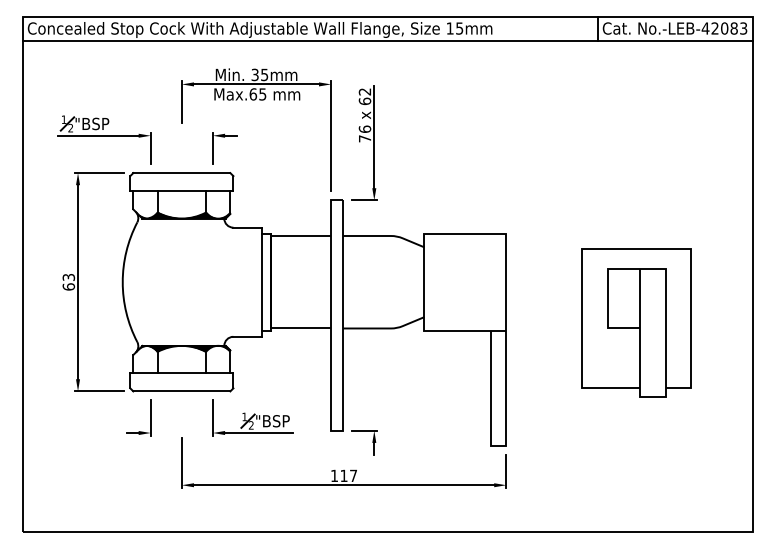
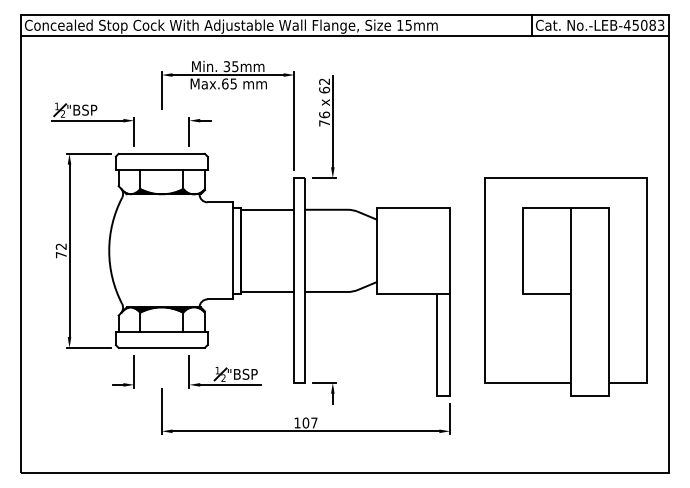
text: (714, 28) -> (635, 25), No.-LEB-42083 -> No.-LEB-45083
text: (68, 282) -> (61, 251), 63 -> 72
part: (636, 322) -> (565, 286), size x1.67
text: (343, 475) -> (305, 422), 117 -> 107

